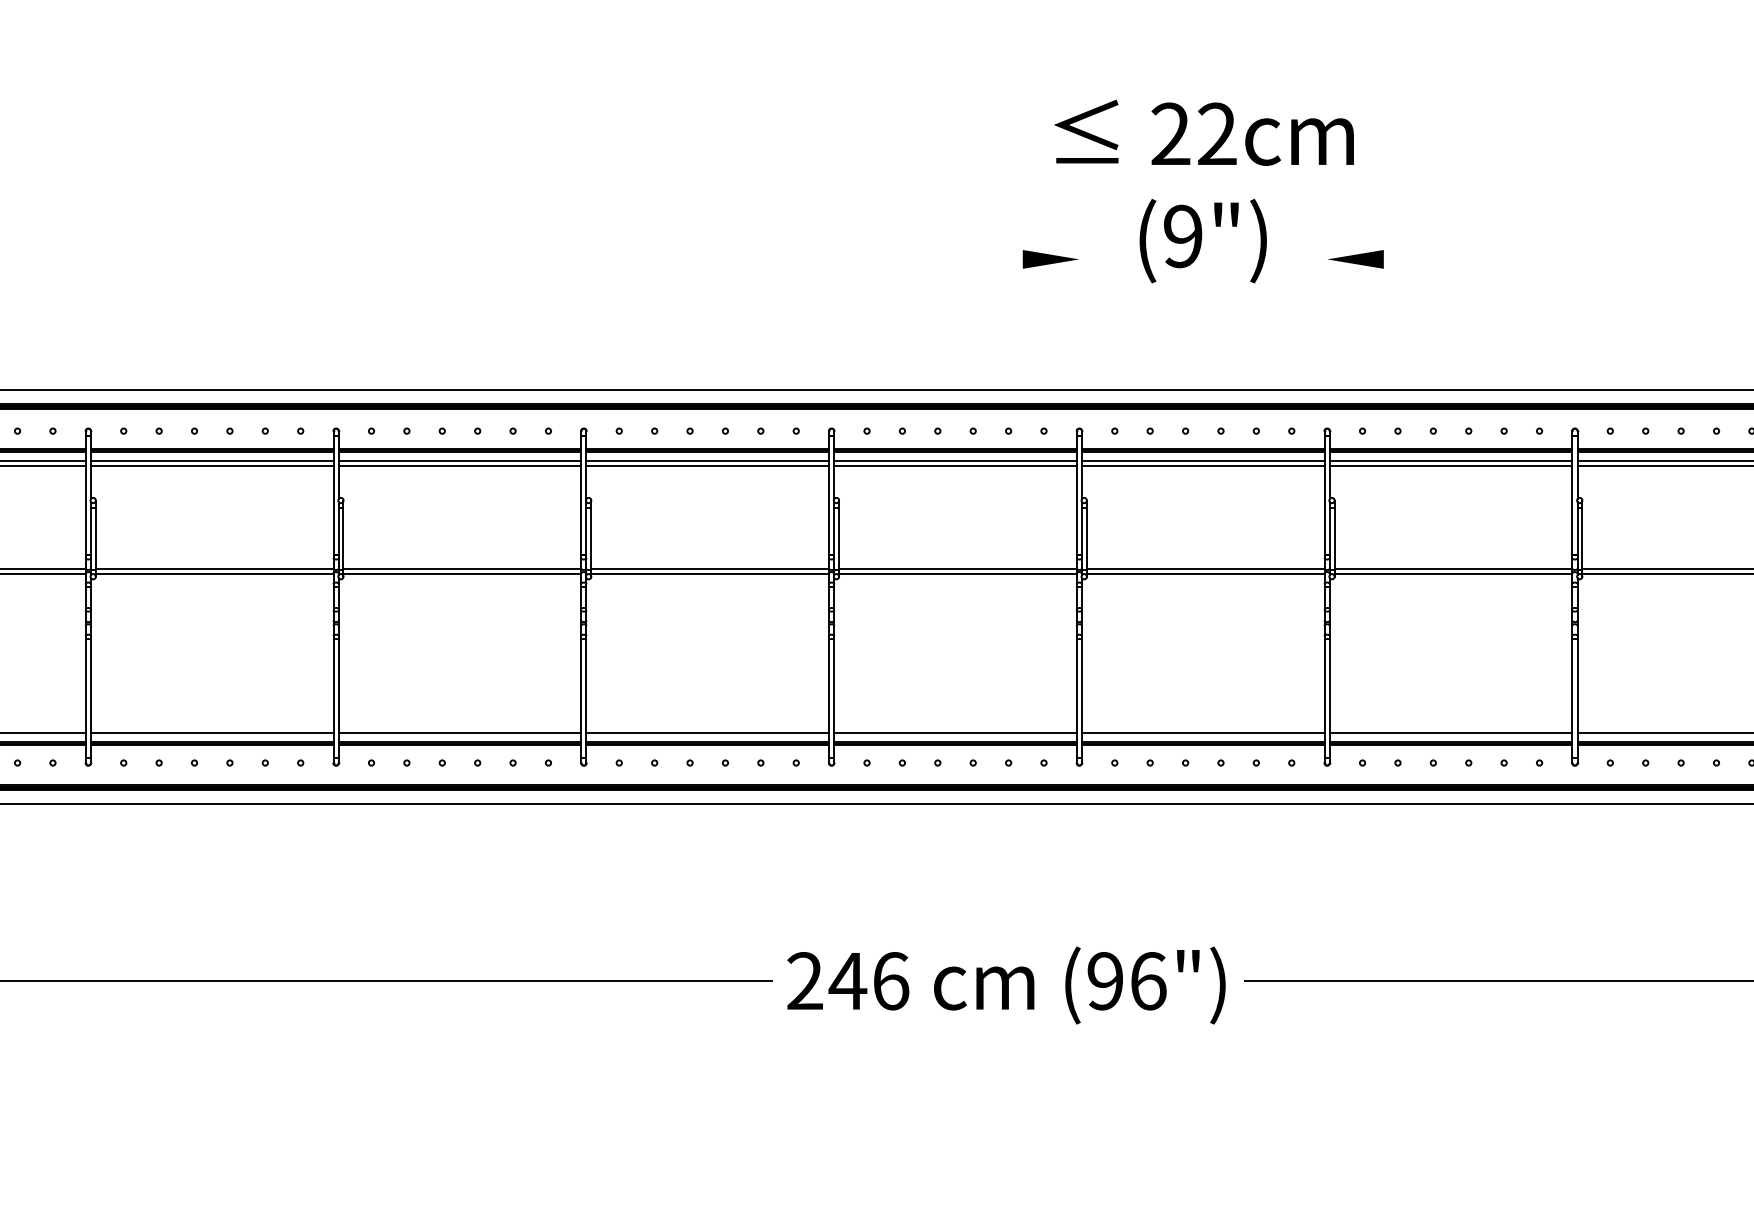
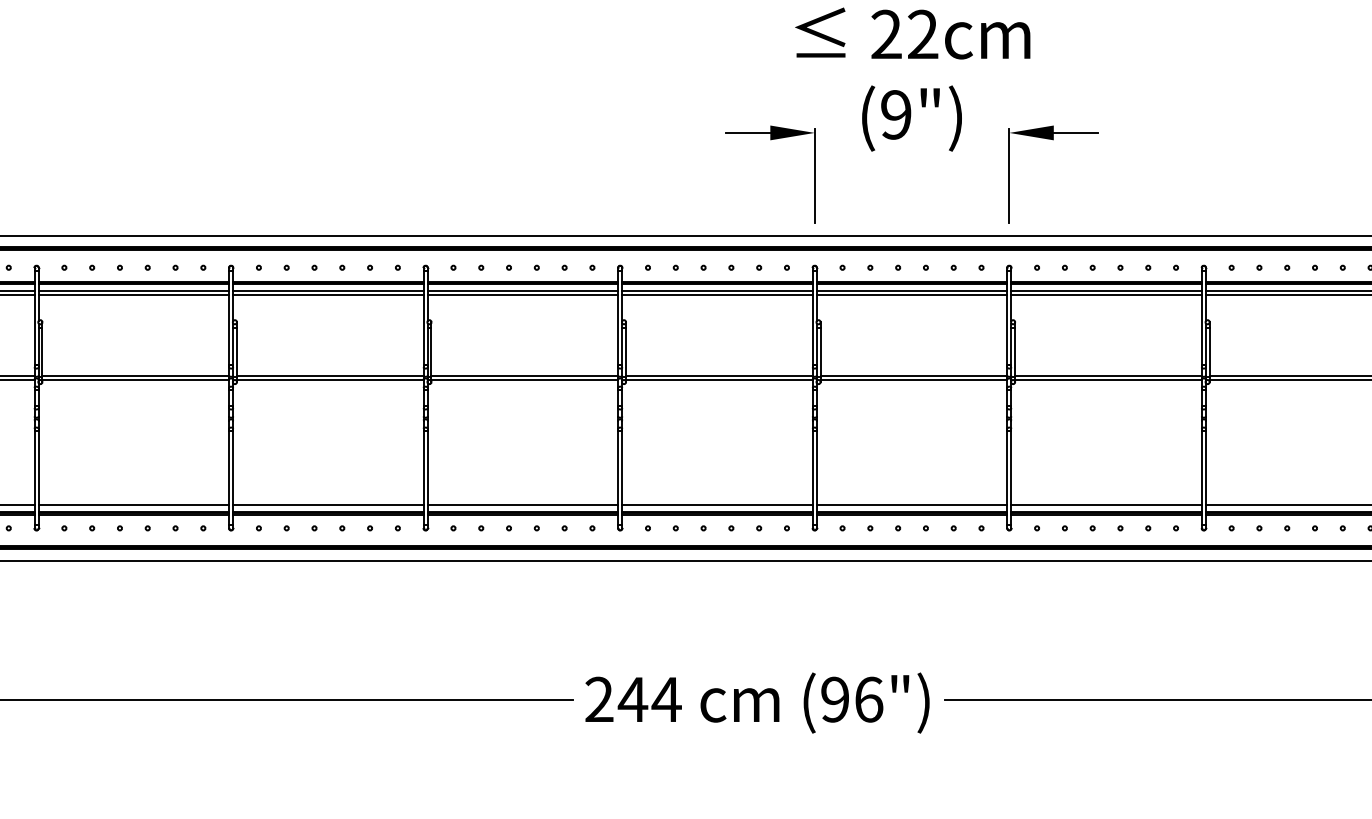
line: (994, 259) -> (748, 132), added
line: (1411, 259) -> (1075, 132), added
line: (1079, 314) -> (814, 176), added
line: (1327, 314) -> (1009, 176), added
text: (890, 981) -> (666, 699), 246 -> 244

